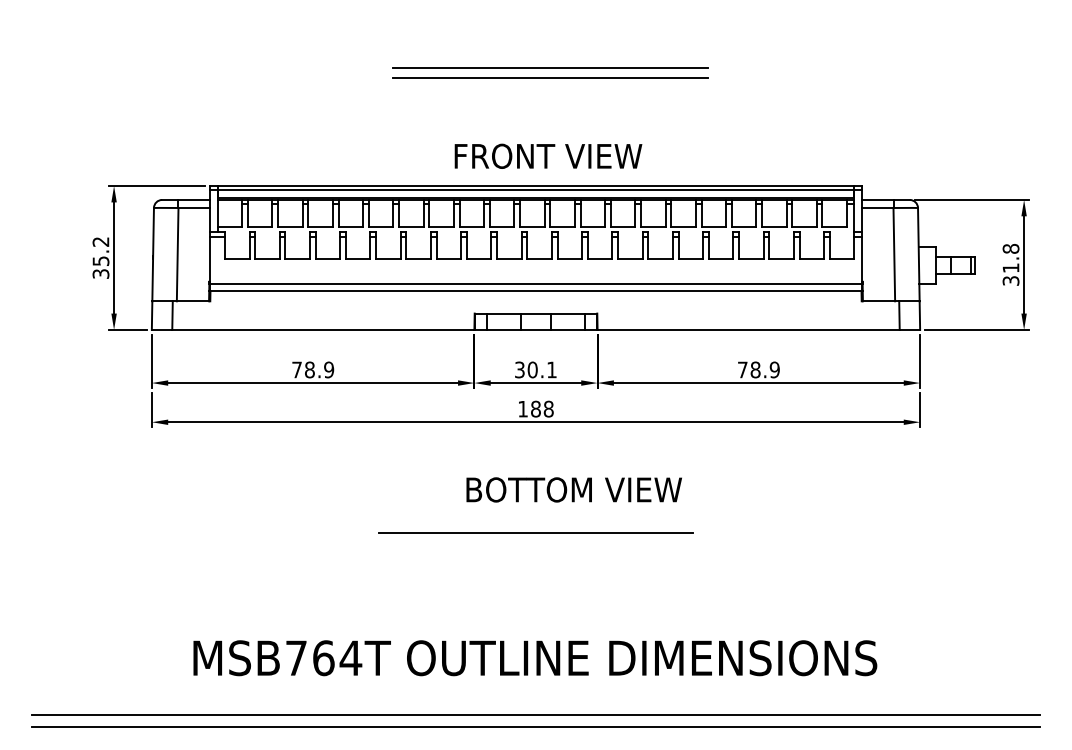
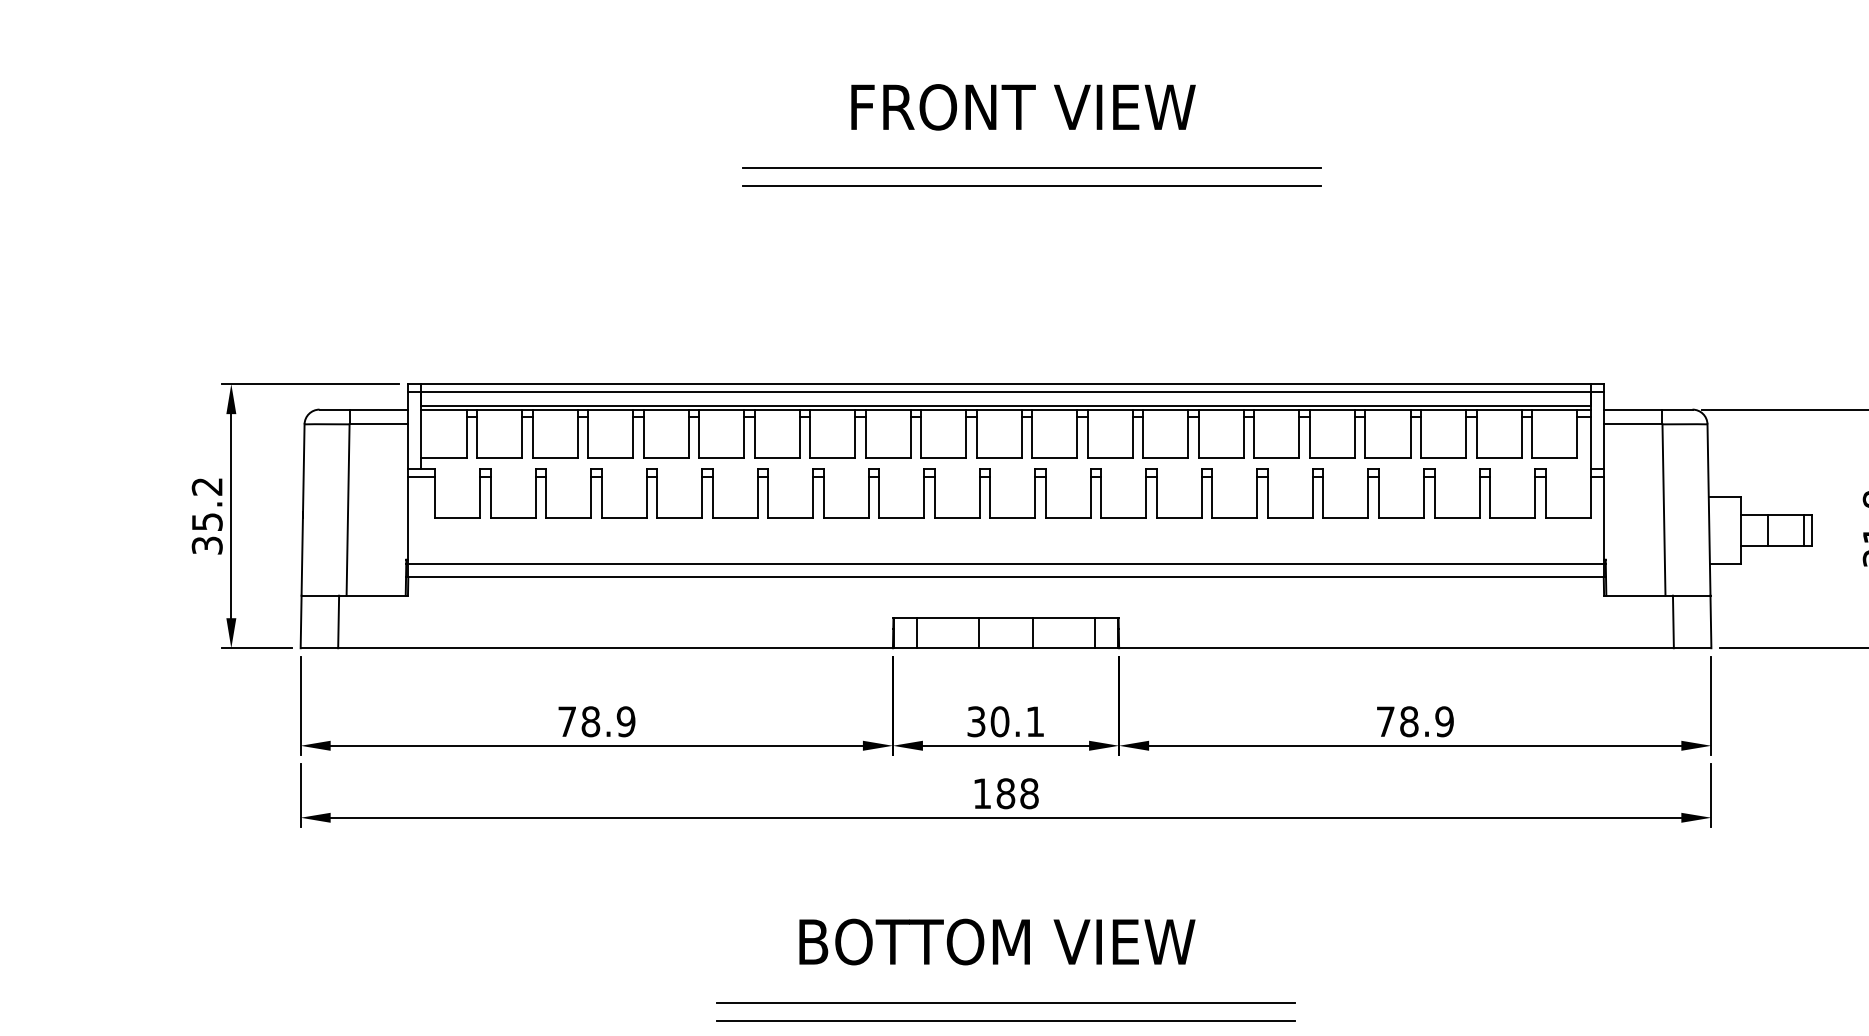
text: (548, 155) -> (1023, 105), moved
text: (573, 489) -> (995, 941), moved
line: (535, 523) -> (1005, 1003), added

